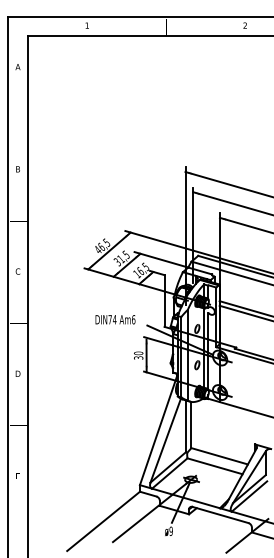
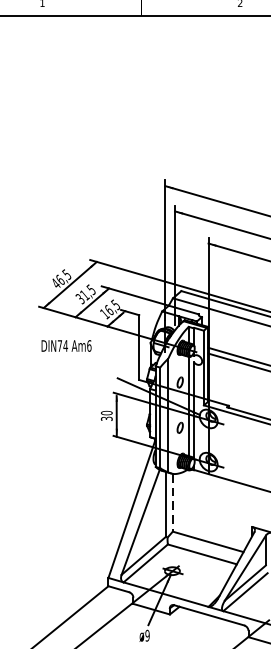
text: (115, 319) -> (66, 345), moved
line: (191, 425) -> (172, 503), solid -> dashed

